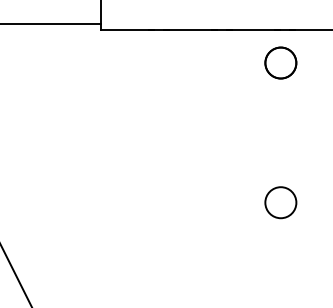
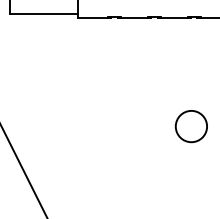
part: (280, 63) -> (191, 38), removed
circle: (280, 202) -> (191, 126), size x1.6

